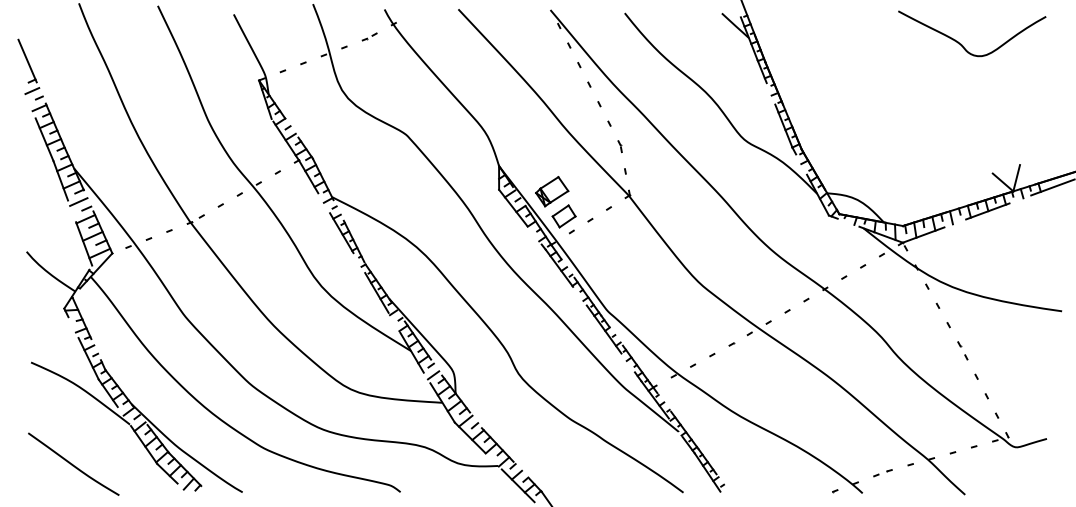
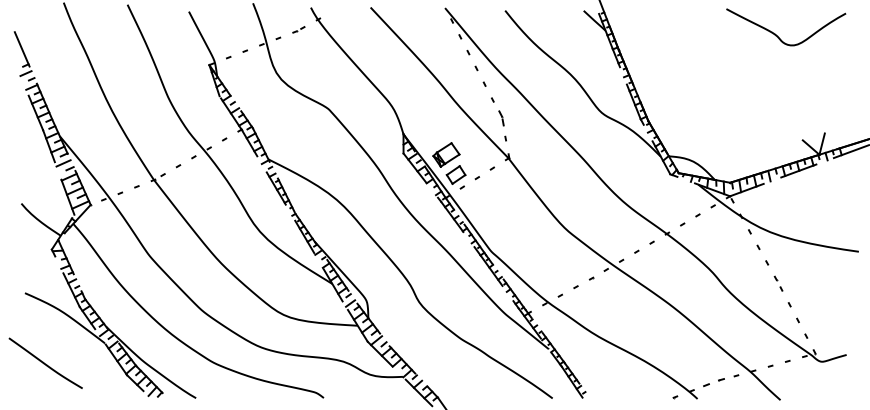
part: (619, 146) -> (500, 118), size x1.6
curve: (72, 463) -> (44, 362), moved
part: (882, 473) -> (713, 382), size x1.4

